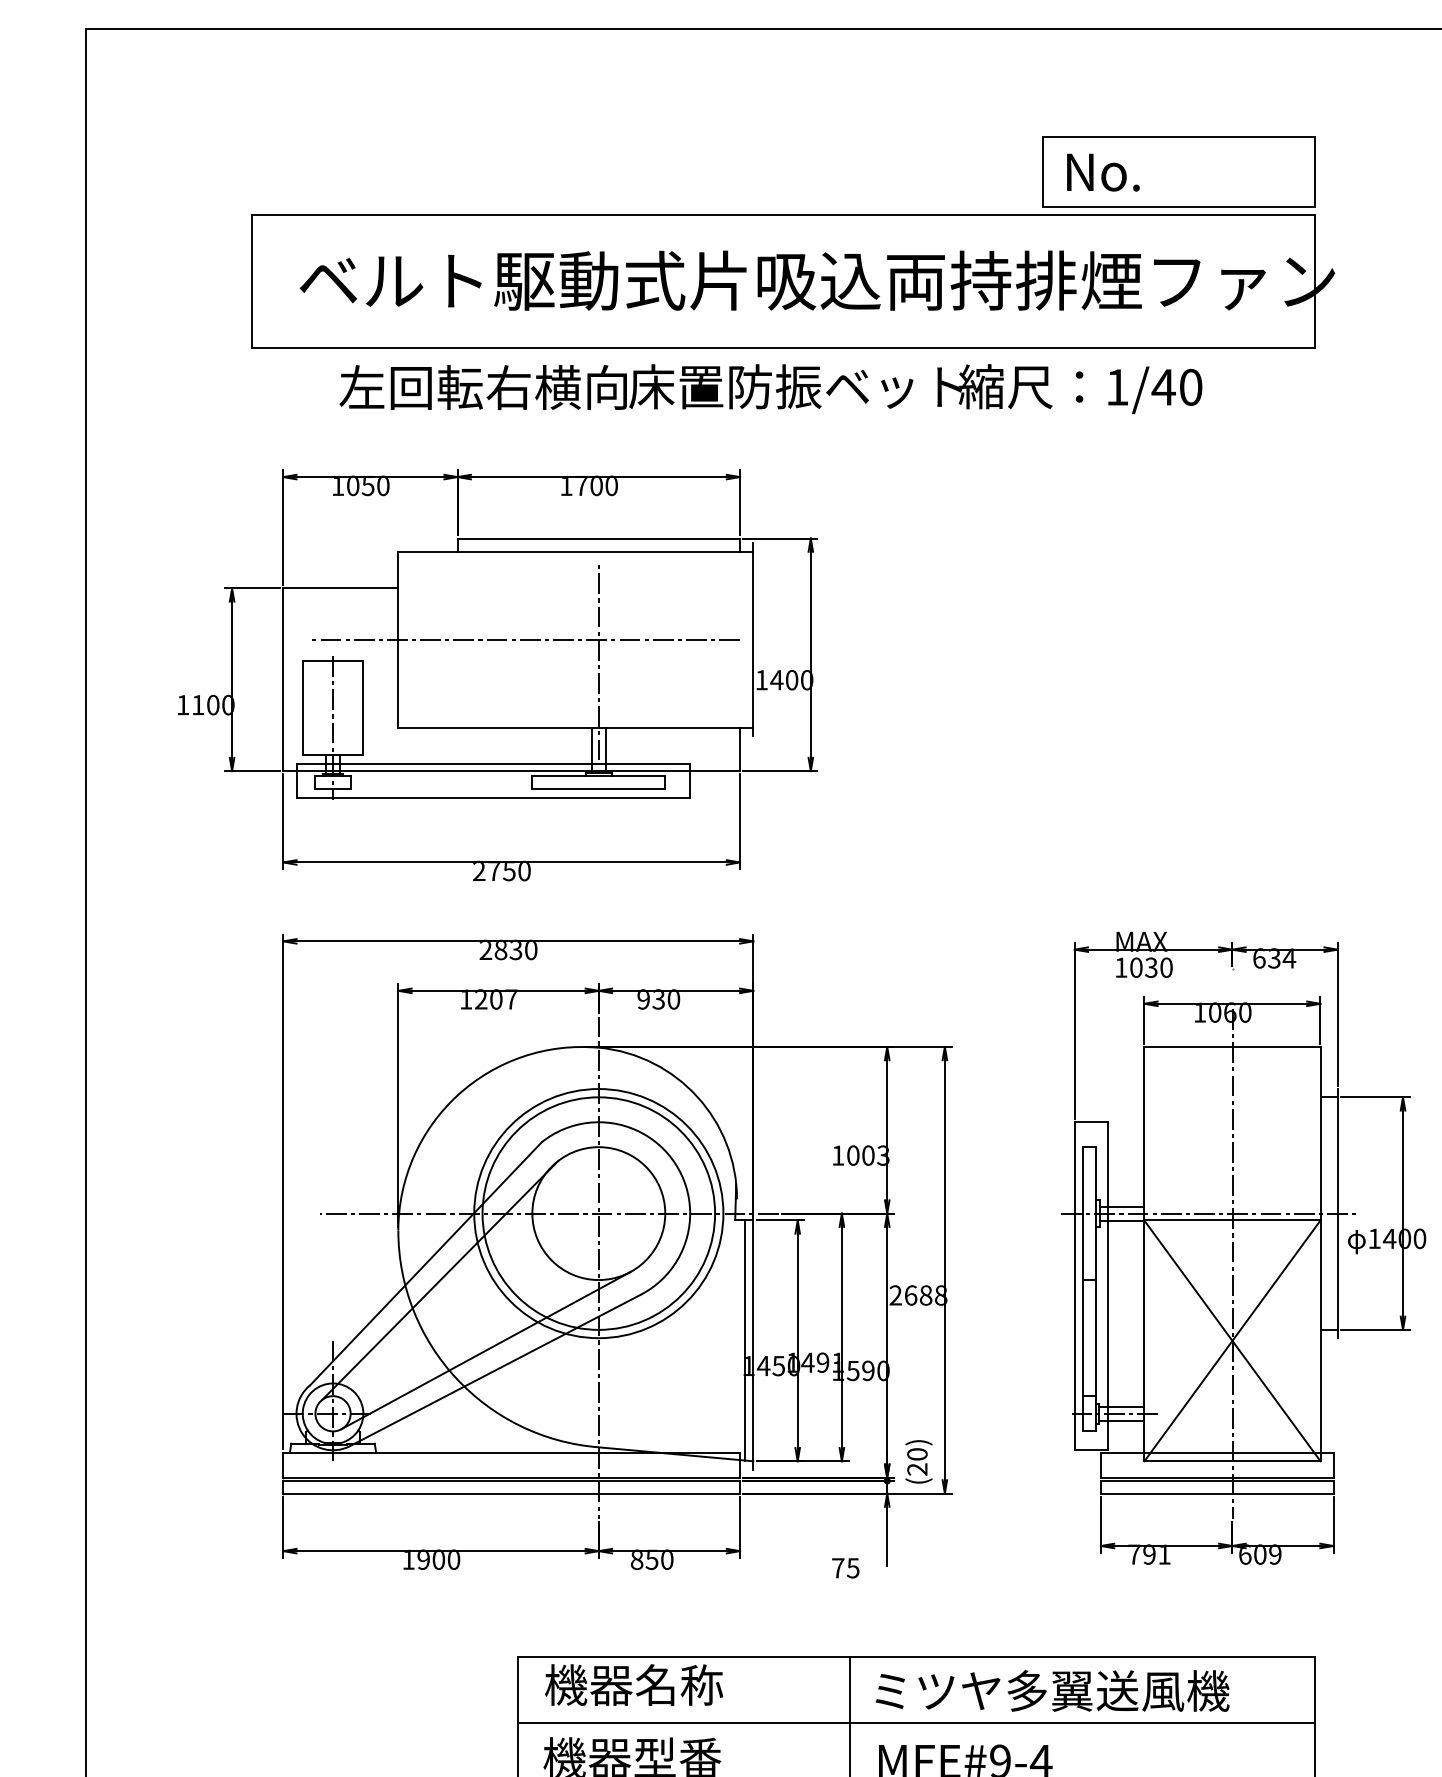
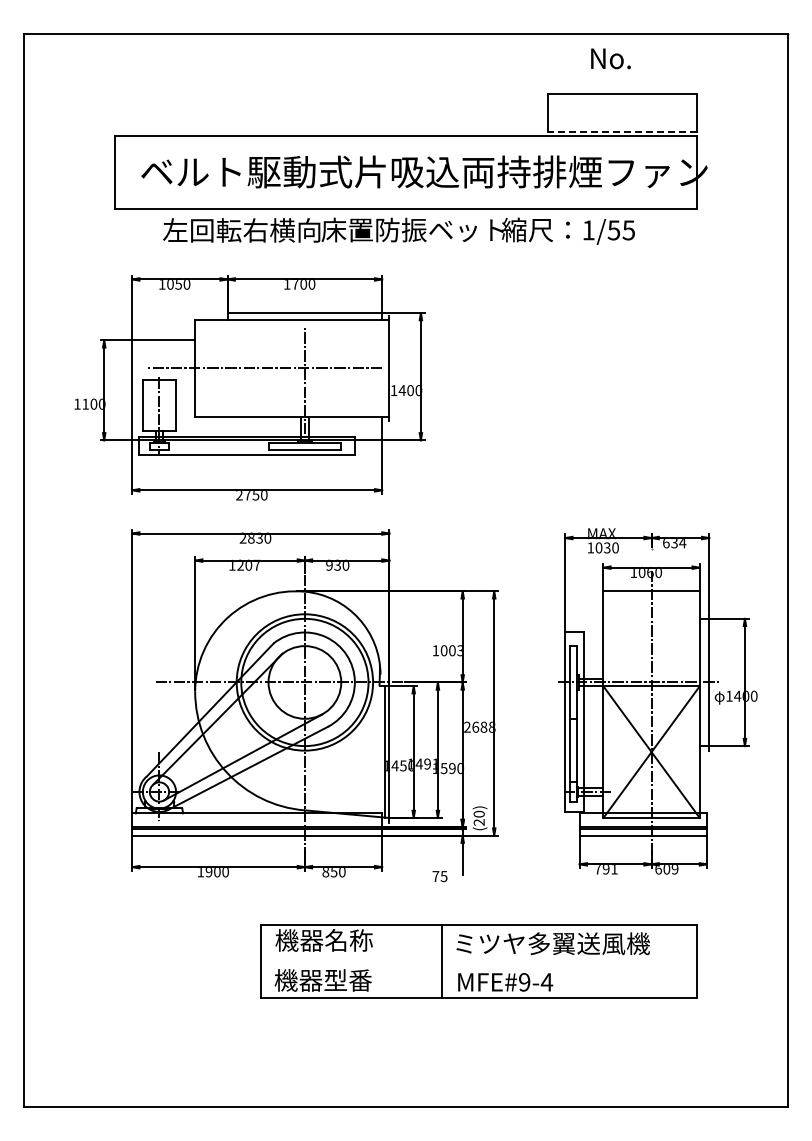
text: (1102, 171) -> (610, 58), moved
line: (1177, 206) -> (621, 131), solid -> dashed
text: (1177, 387) -> (621, 230), 1/40 -> 1/55
line: (916, 1723) -> (478, 961), removed

